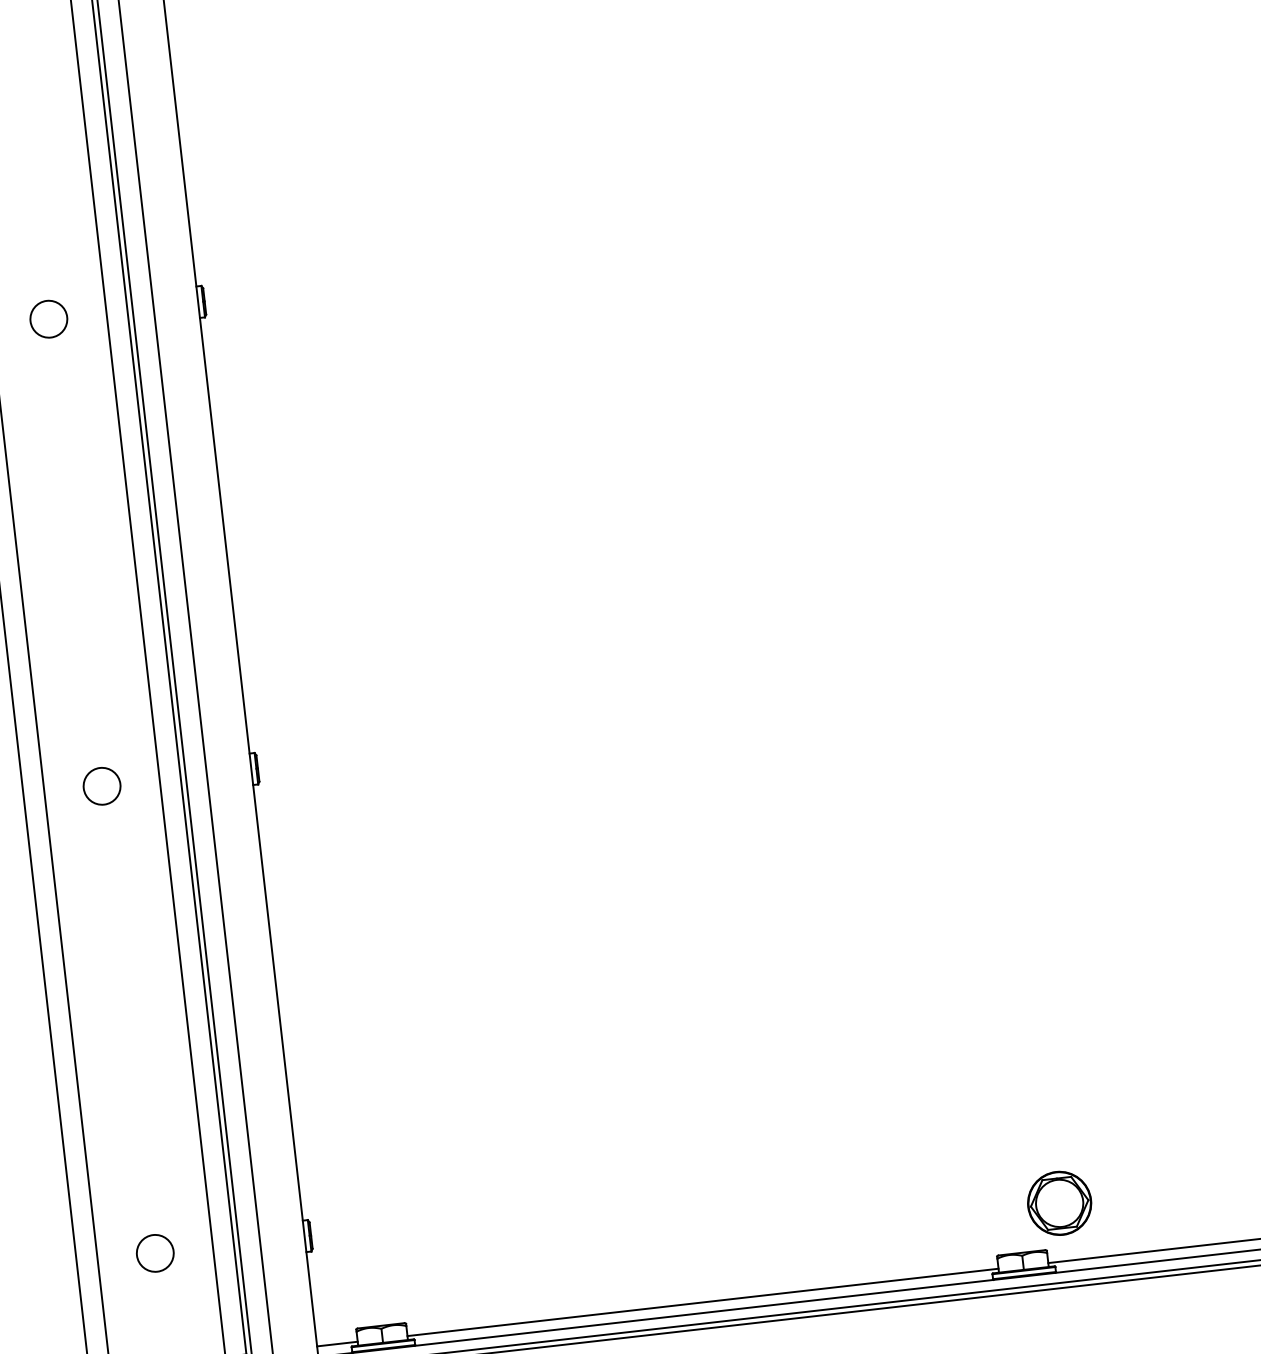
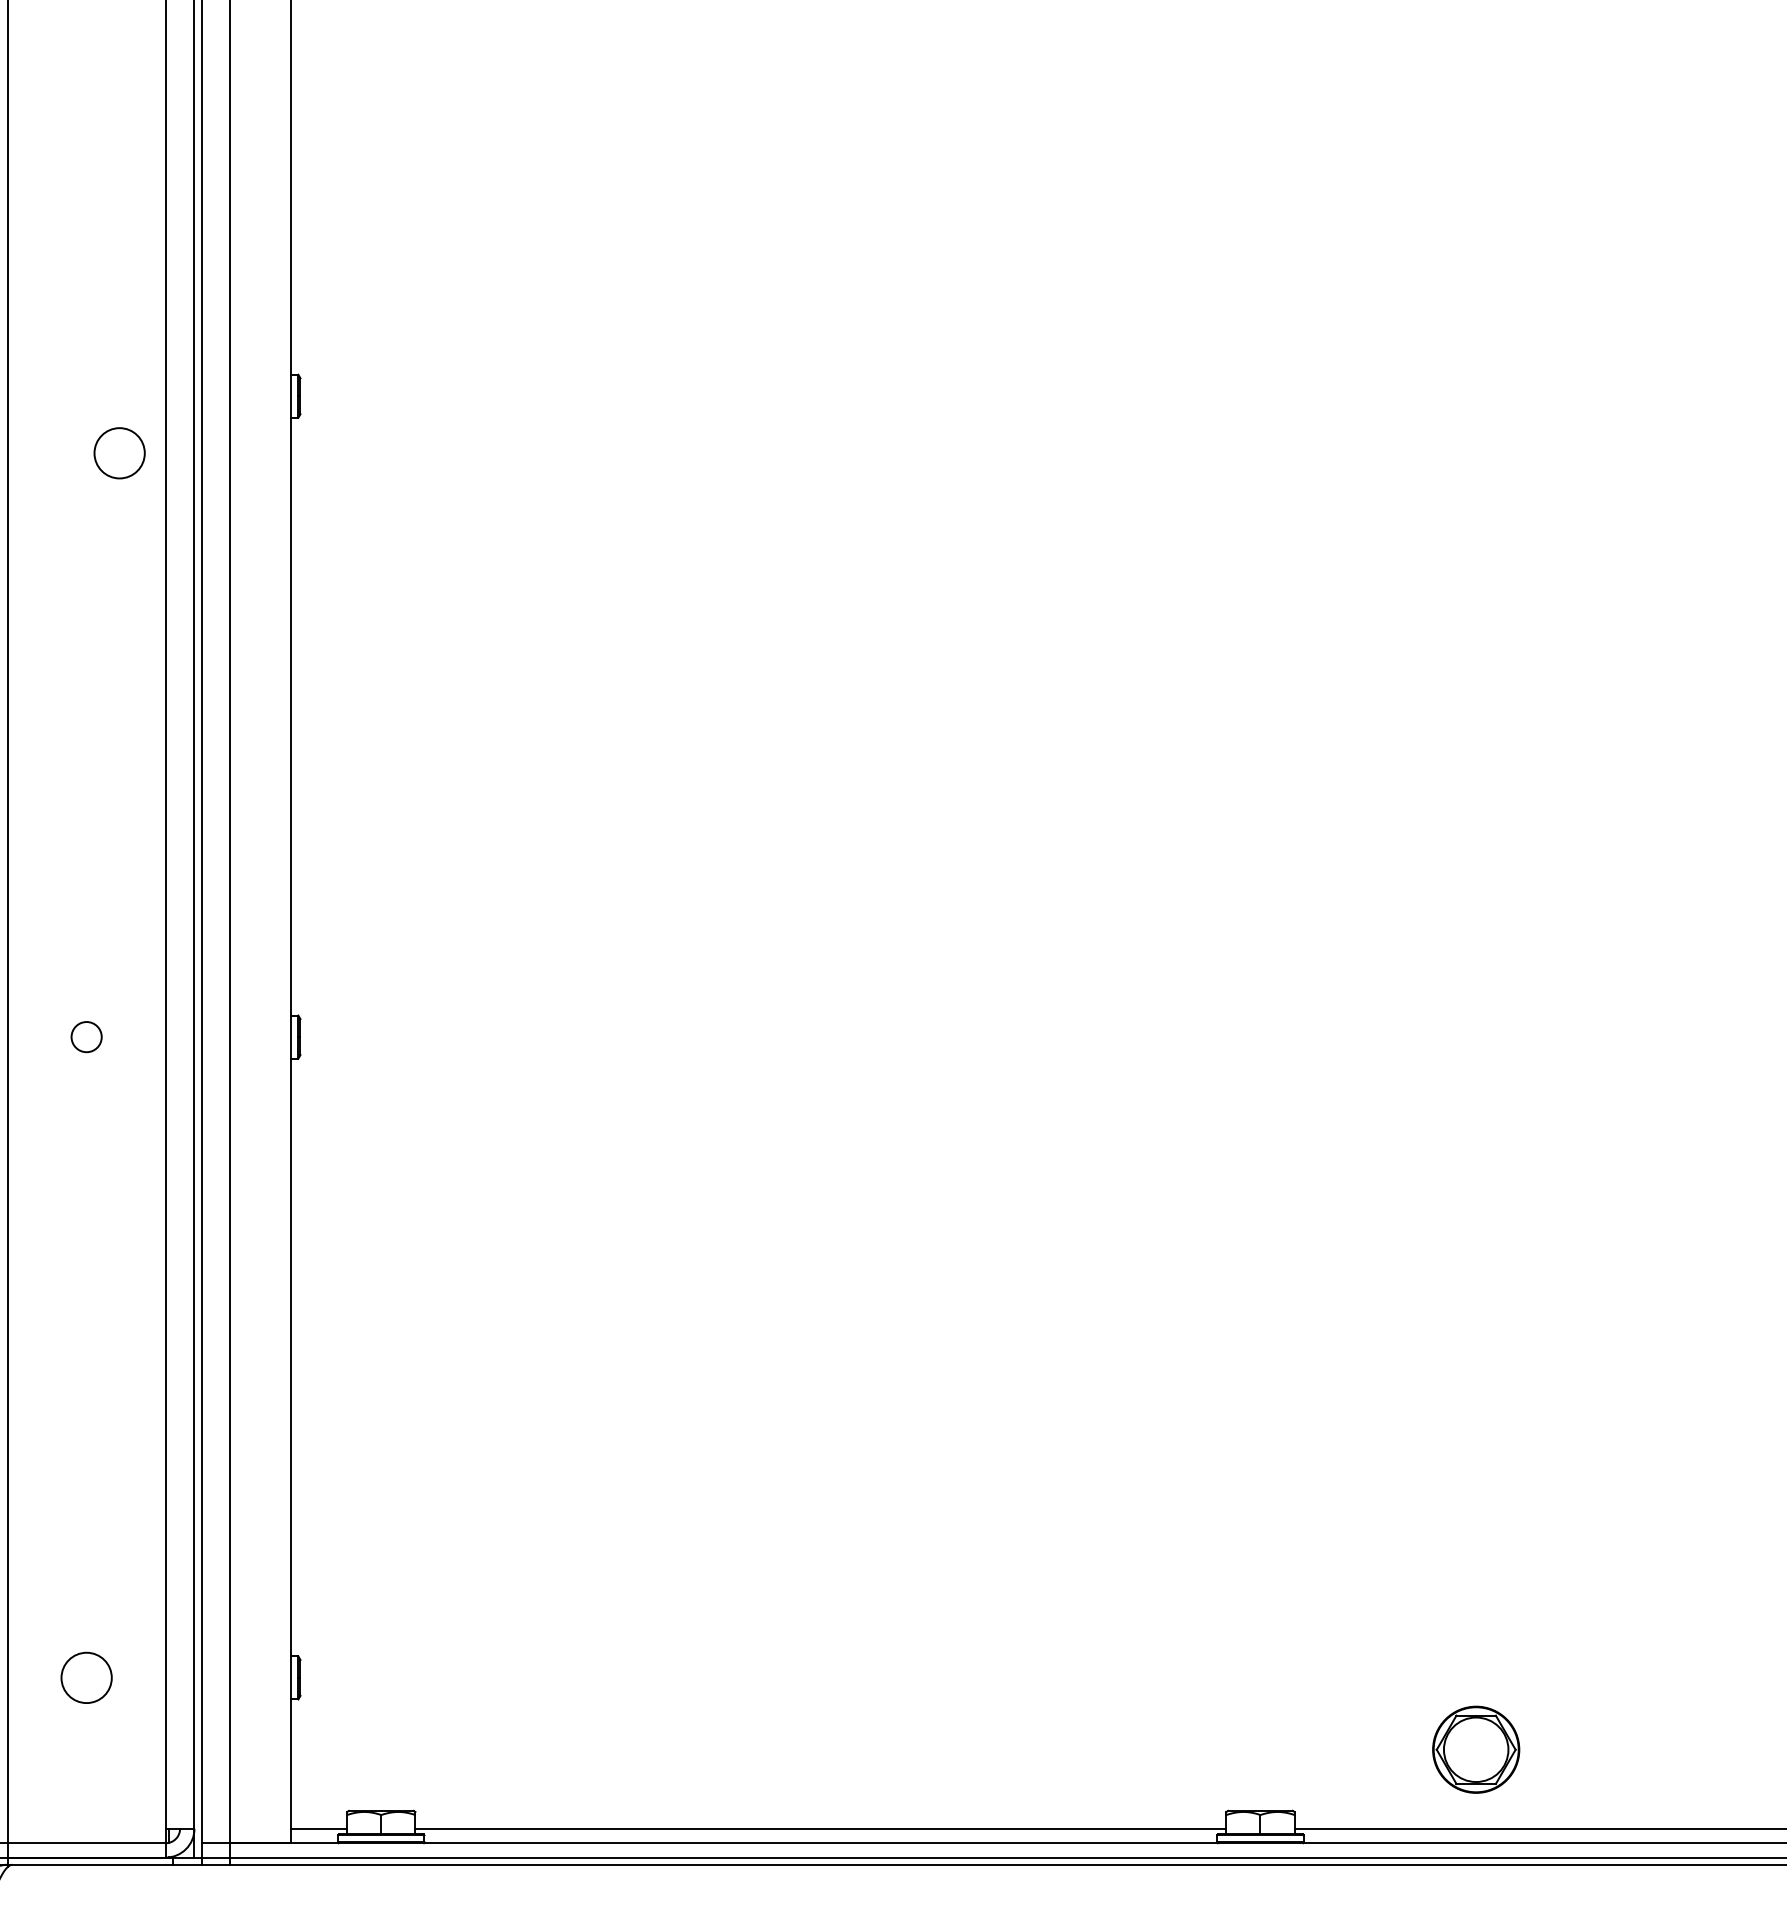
circle: (48, 319) -> (119, 453), moved
circle: (101, 785) -> (86, 1036), size x0.6
part: (1059, 1203) -> (1476, 1749), moved

